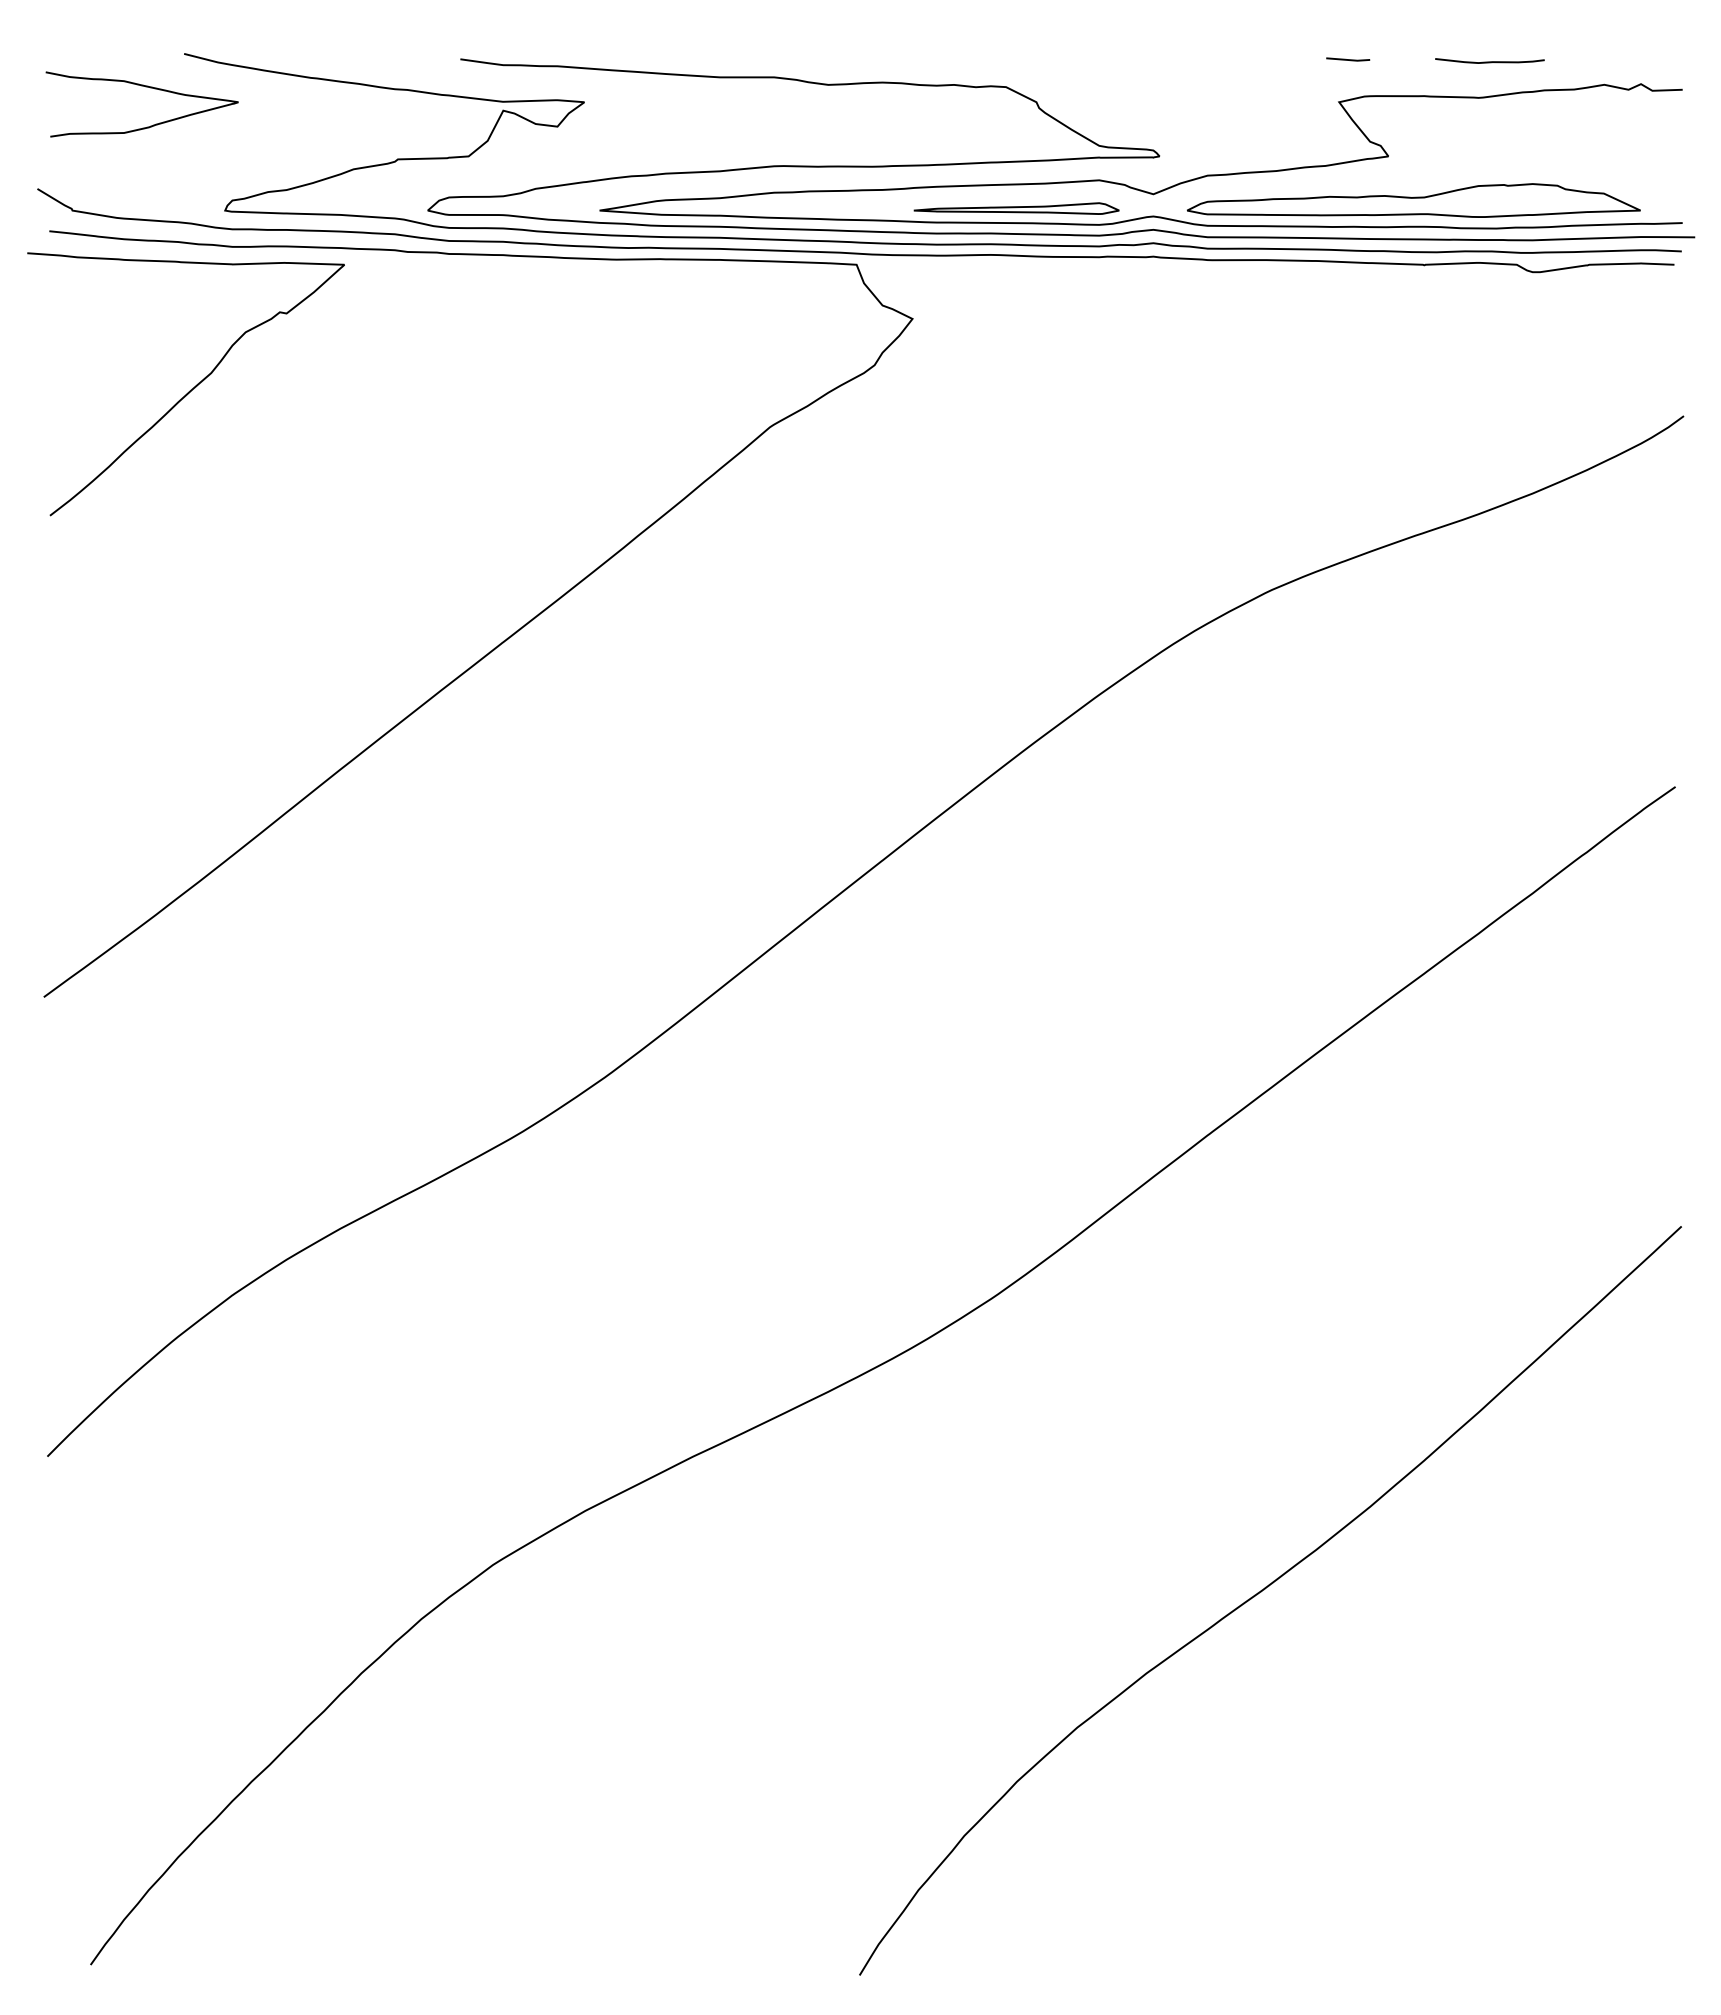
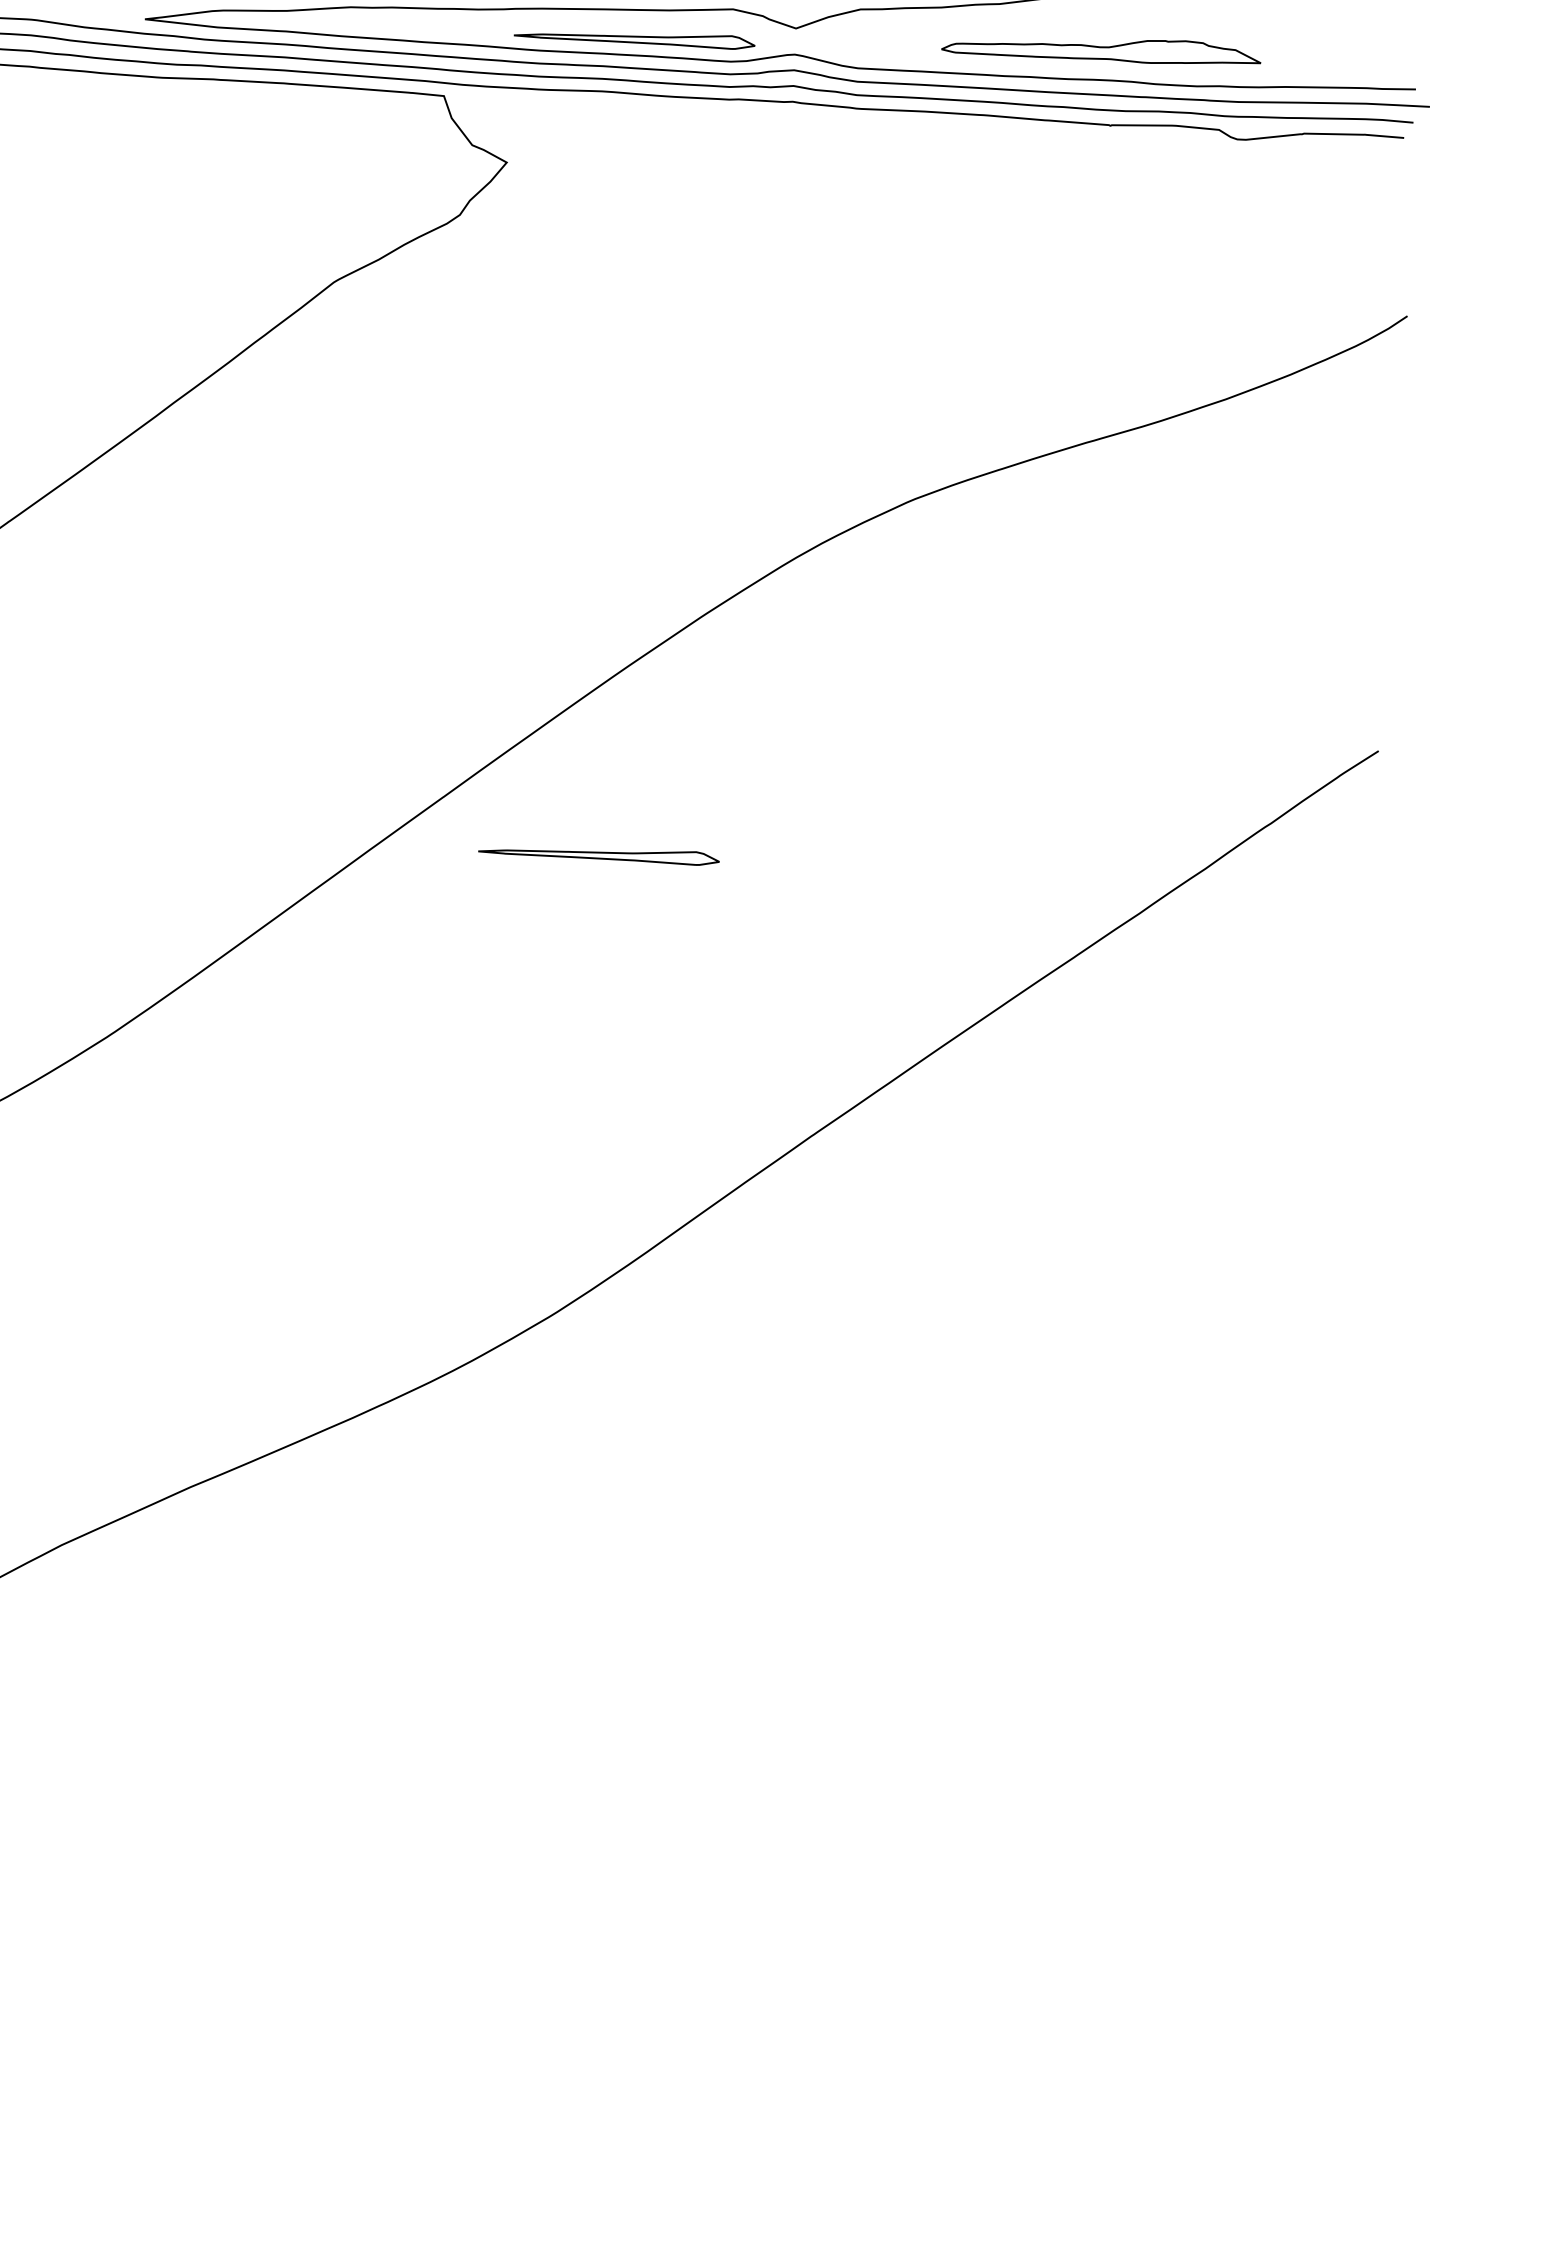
part: (1413, 200) -> (1101, 49), size x0.6
part: (1016, 903) -> (598, 854), added
curve: (1262, 1591) -> (852, 1674), removed

